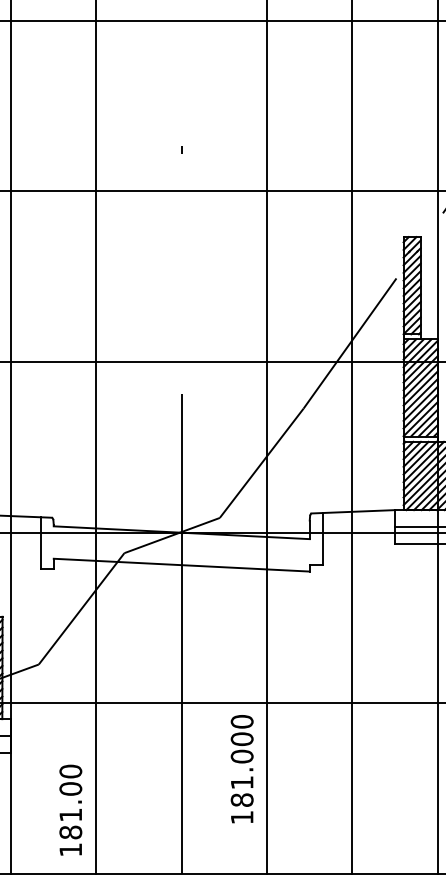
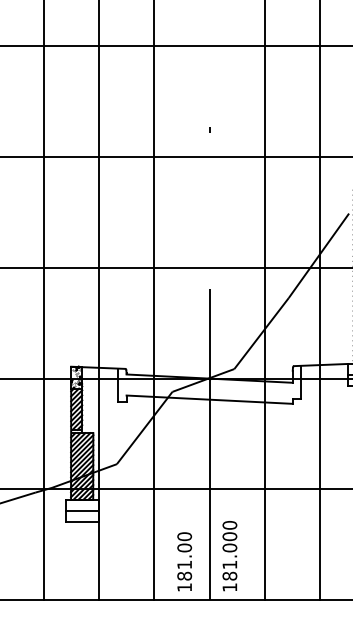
text: (241, 769) -> (229, 556), moved
text: (70, 809) -> (184, 561), moved

